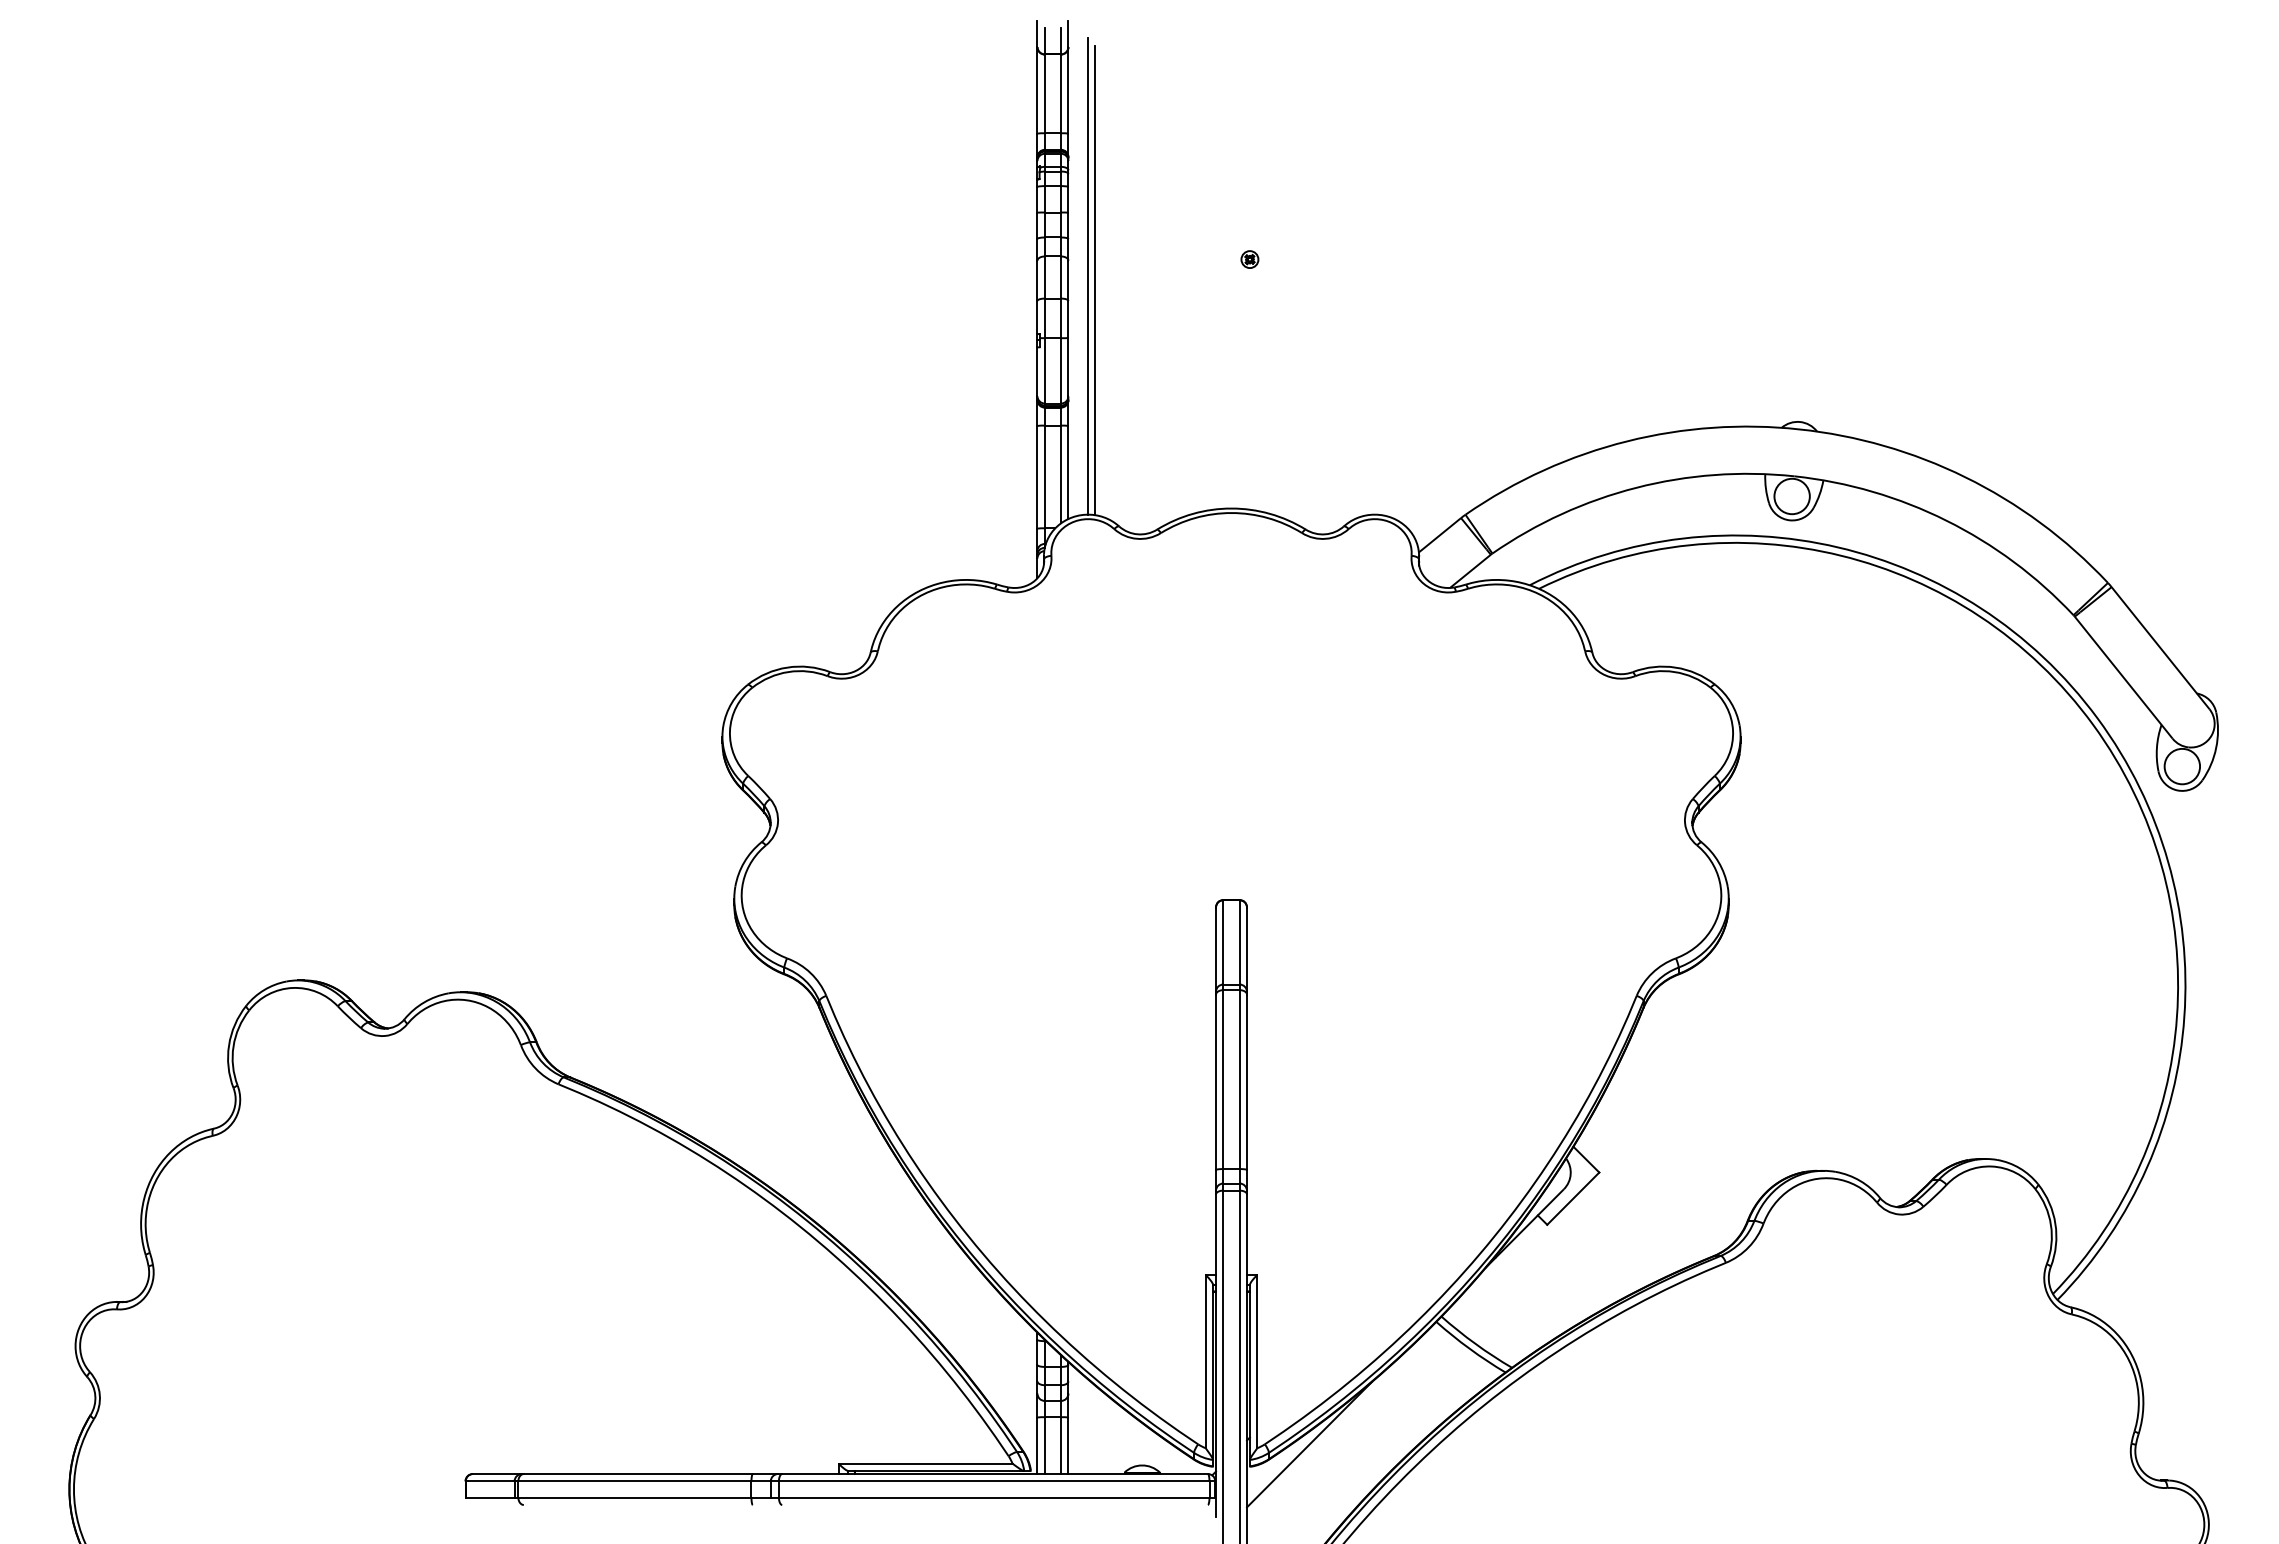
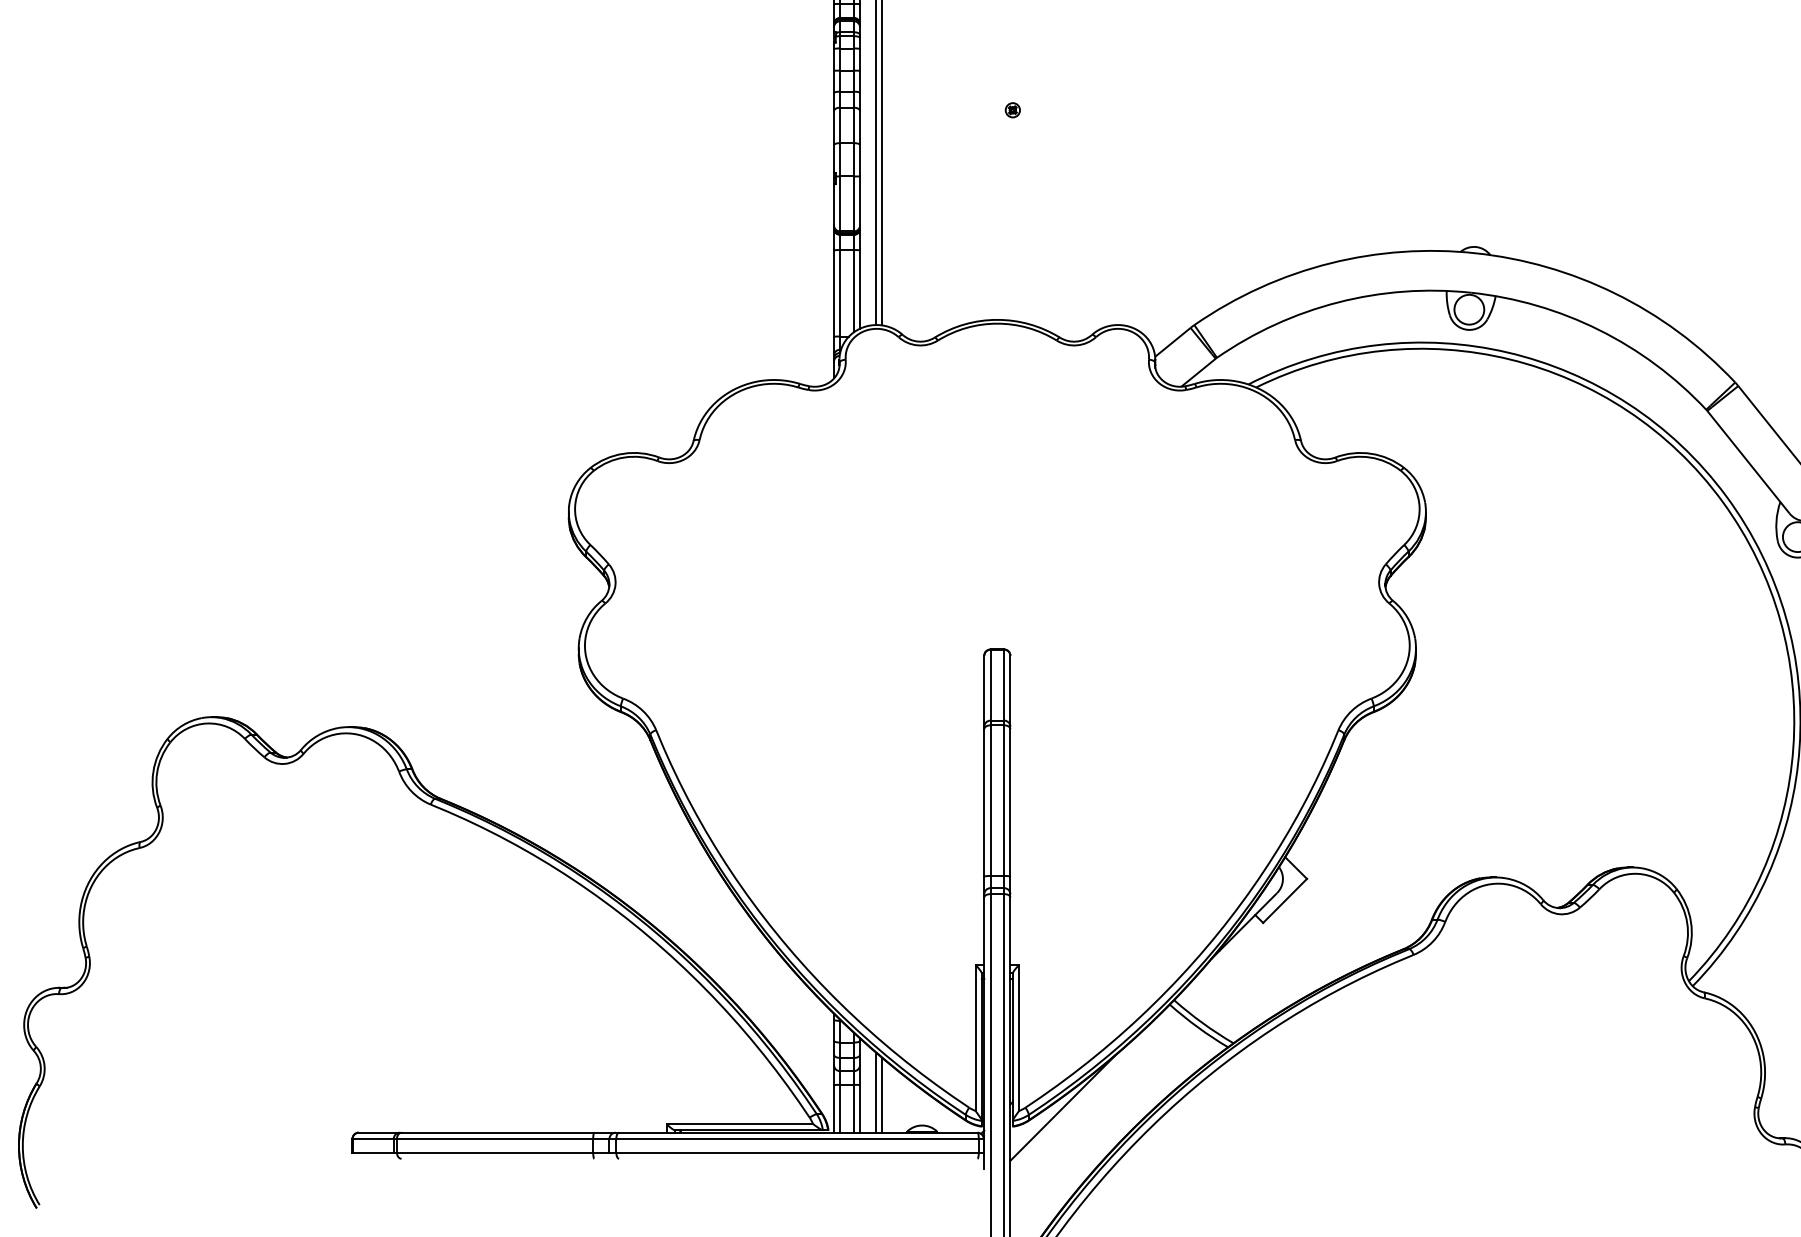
line: (1087, 1426) -> (876, 1092), added
line: (1095, 1429) -> (882, 1095), added

